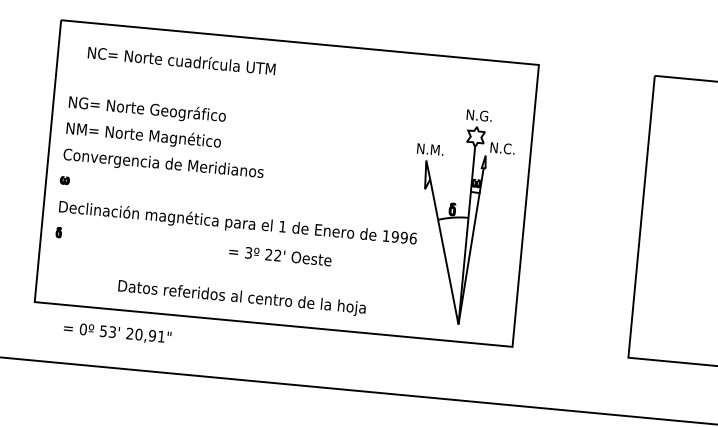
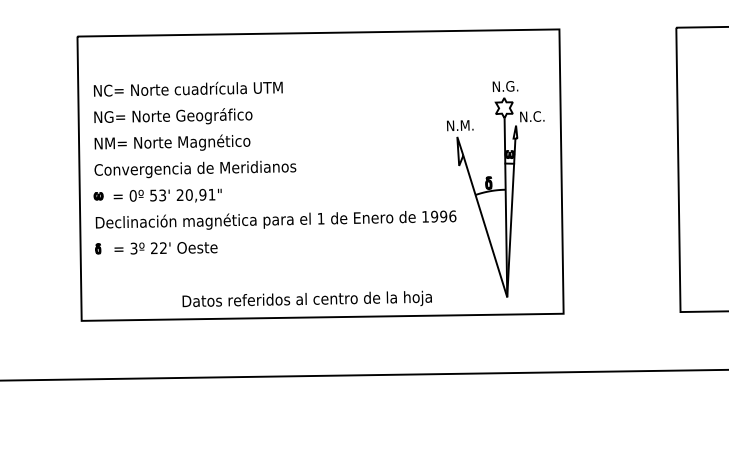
text: (181, 60) -> (187, 88), moved
text: (279, 256) -> (165, 248), moved
text: (241, 296) -> (306, 298), moved
text: (117, 332) -> (167, 195), moved

